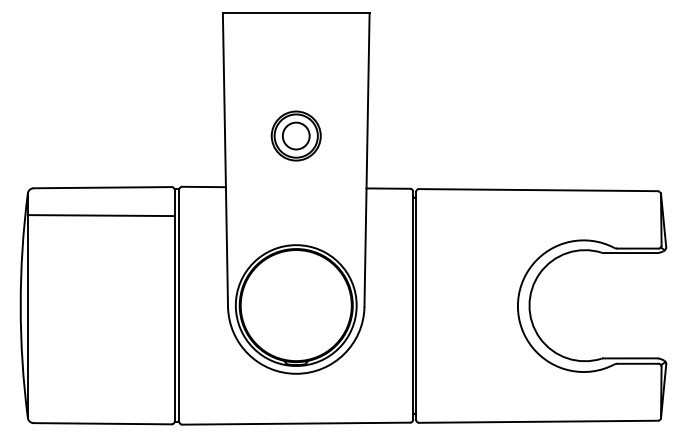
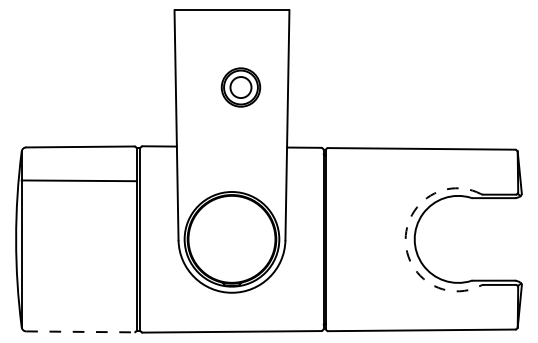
part: (295, 136) -> (240, 87), moved
line: (100, 215) -> (78, 180), moved
arc: (517, 305) -> (405, 239), solid -> dashed
line: (102, 423) -> (80, 331), solid -> dashed

